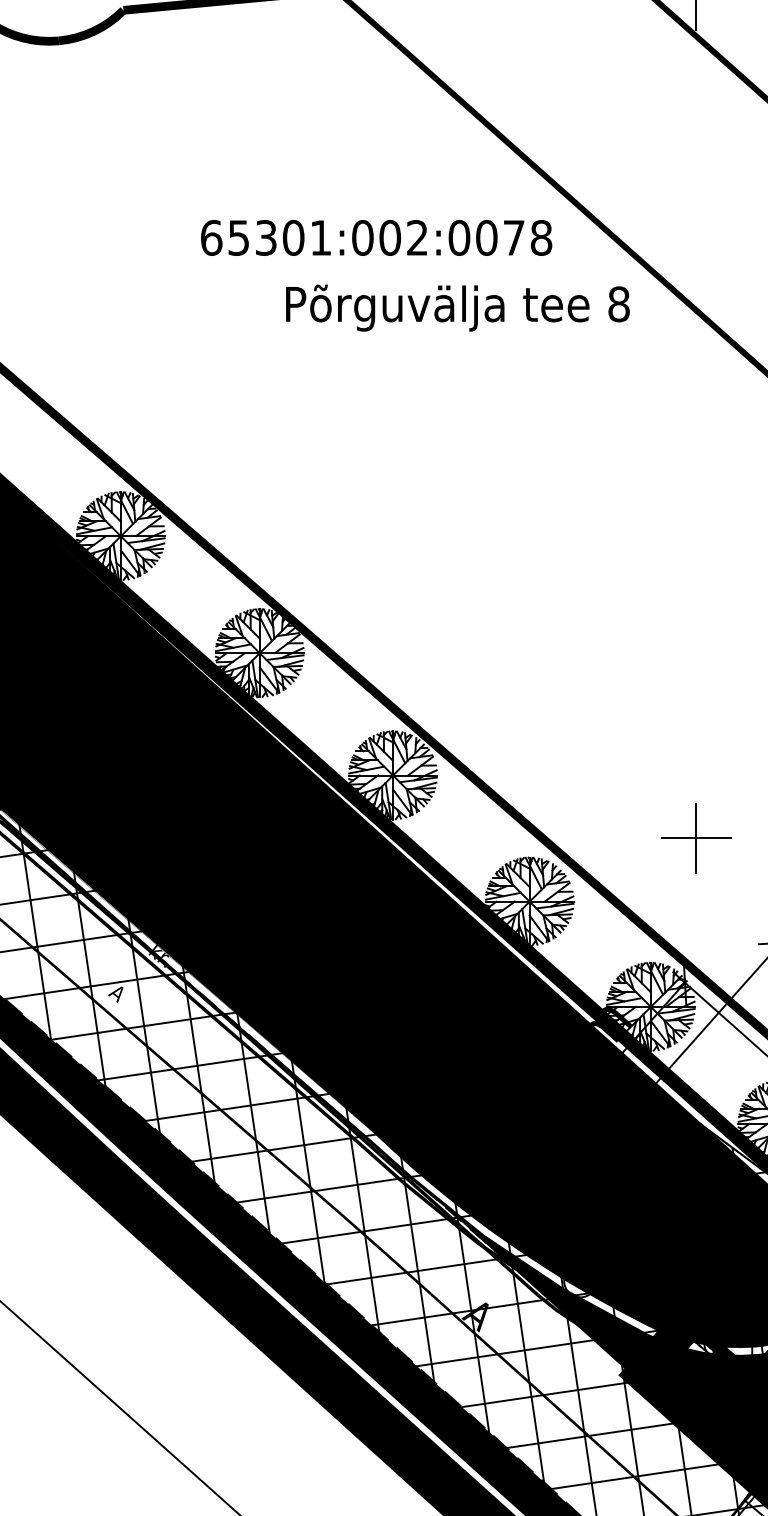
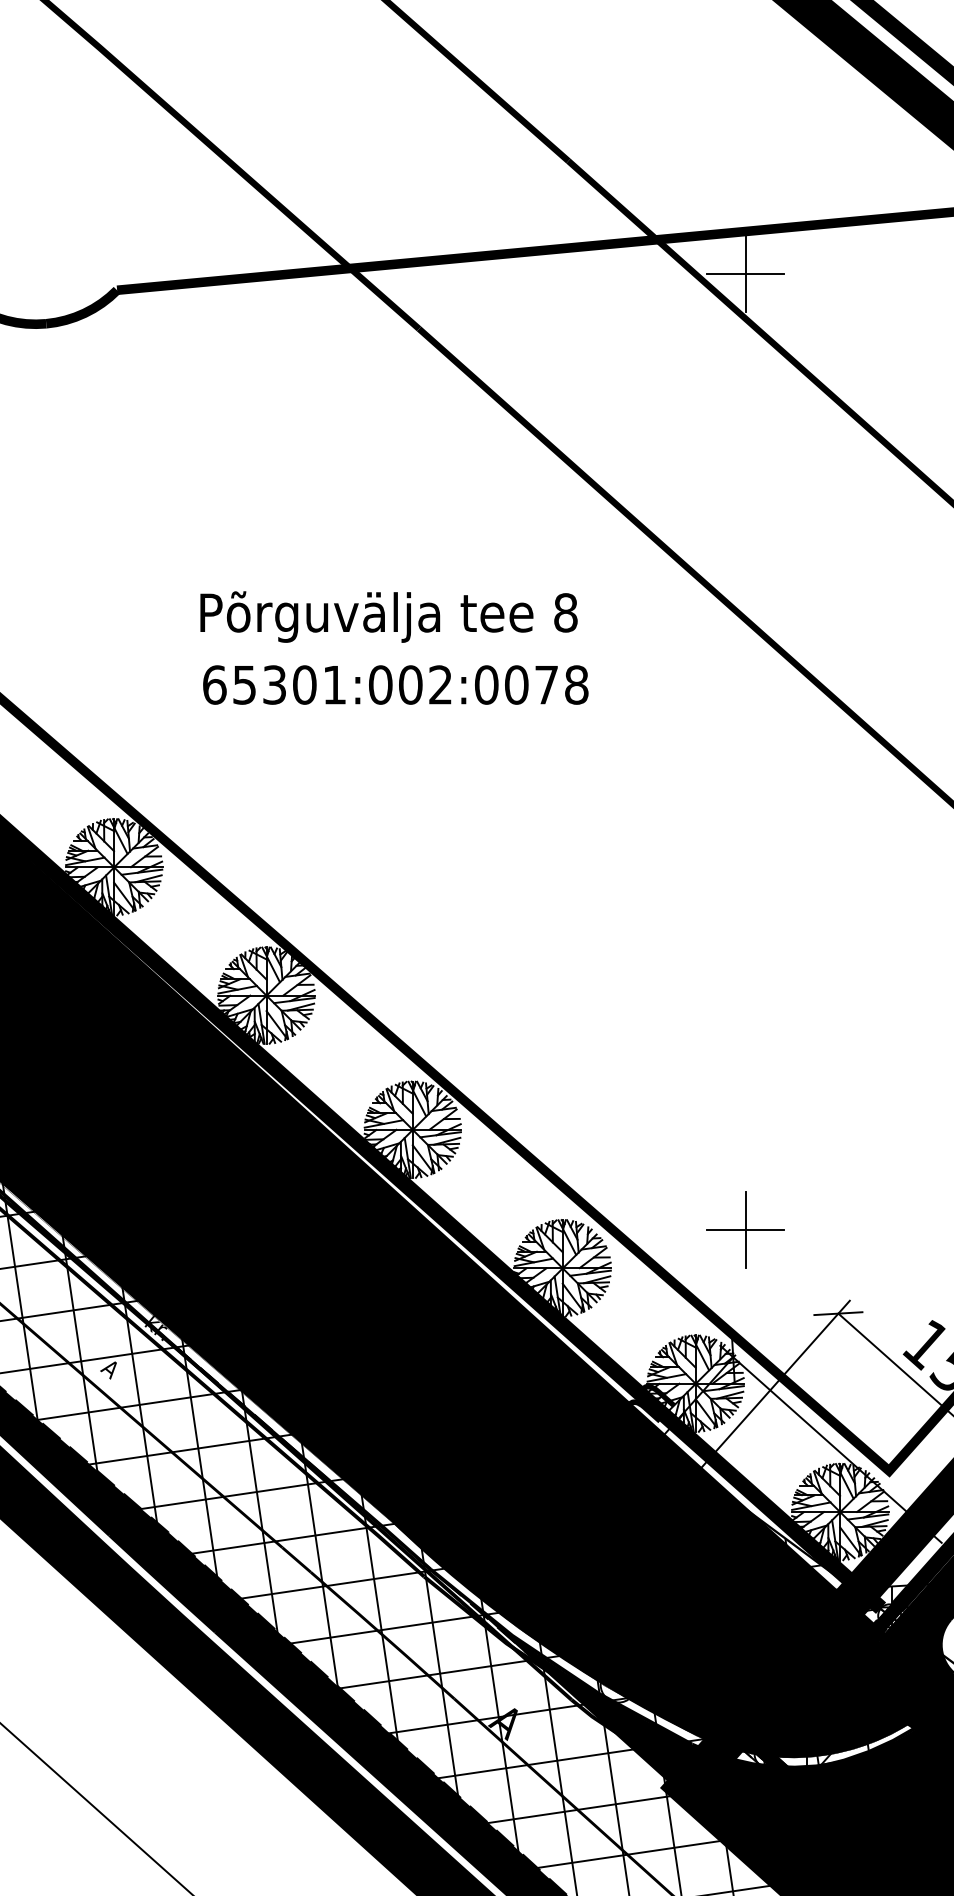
text: (376, 237) -> (395, 684), moved
text: (457, 307) -> (388, 616), moved
part: (696, 838) -> (745, 1229), moved

